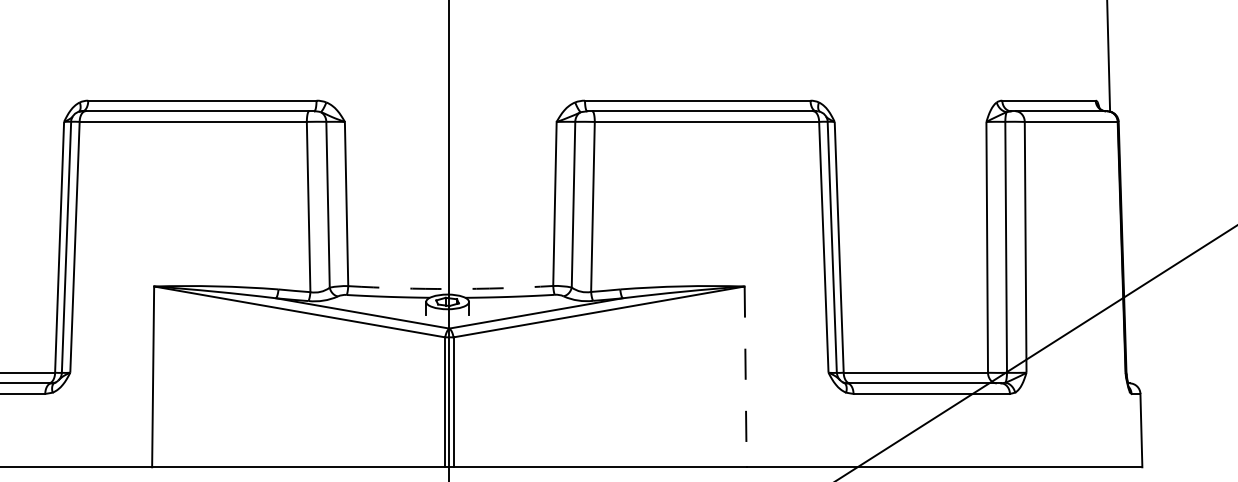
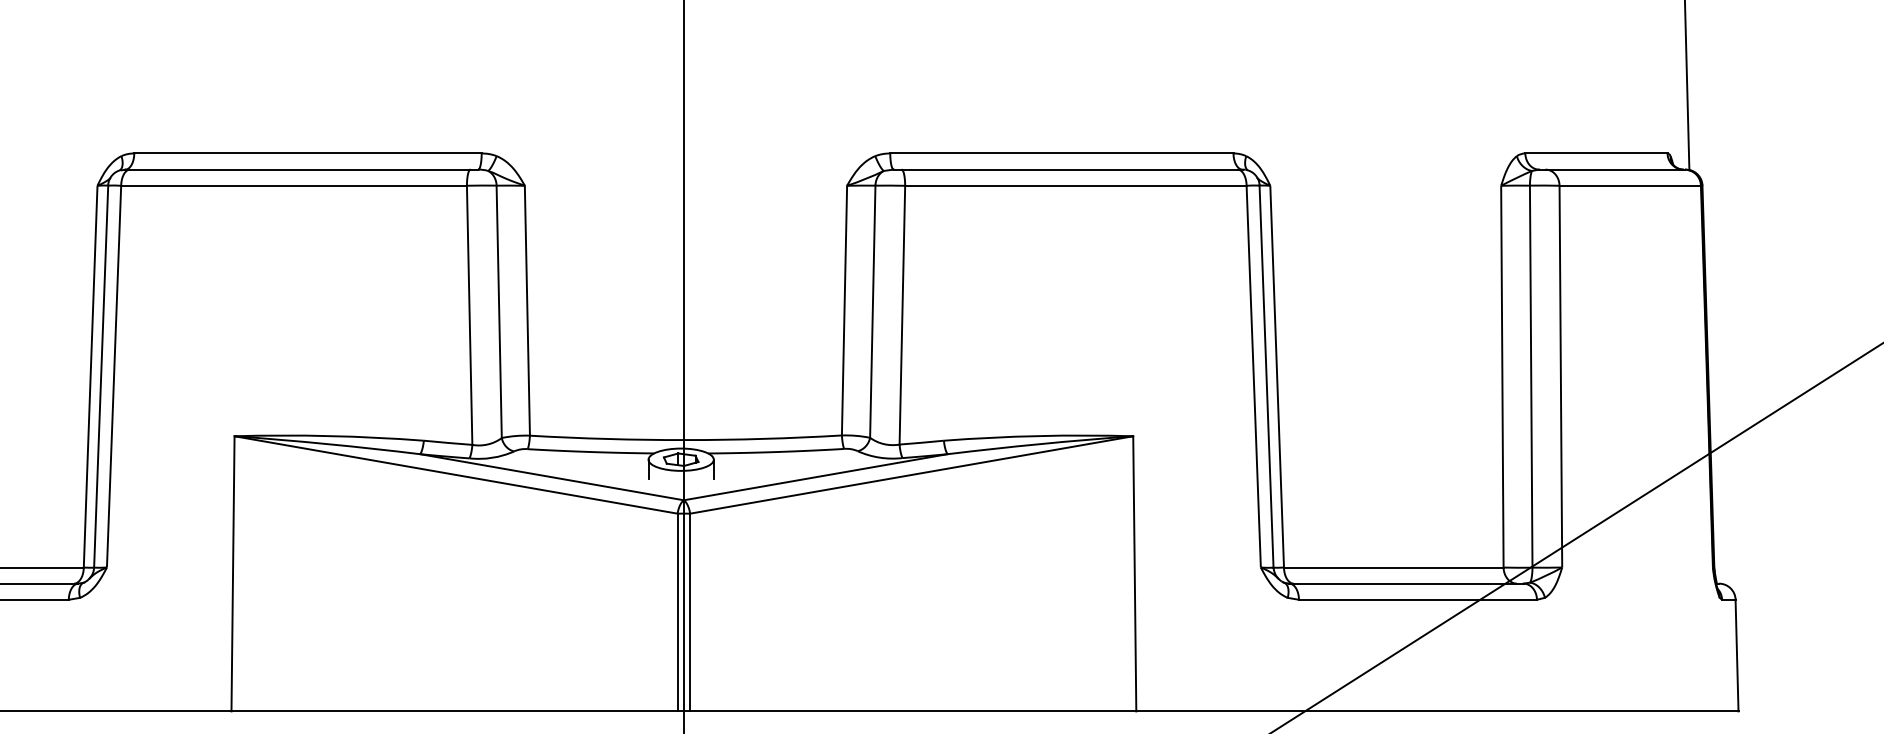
arc: (450, 289) -> (685, 440), dashed -> solid
line: (745, 377) -> (1134, 574), dashed -> solid

